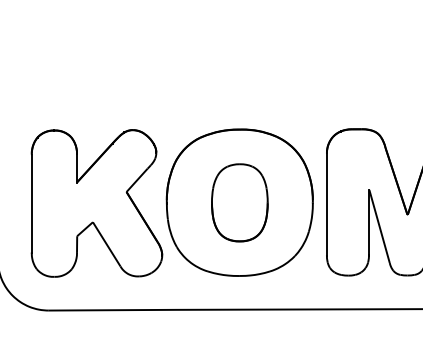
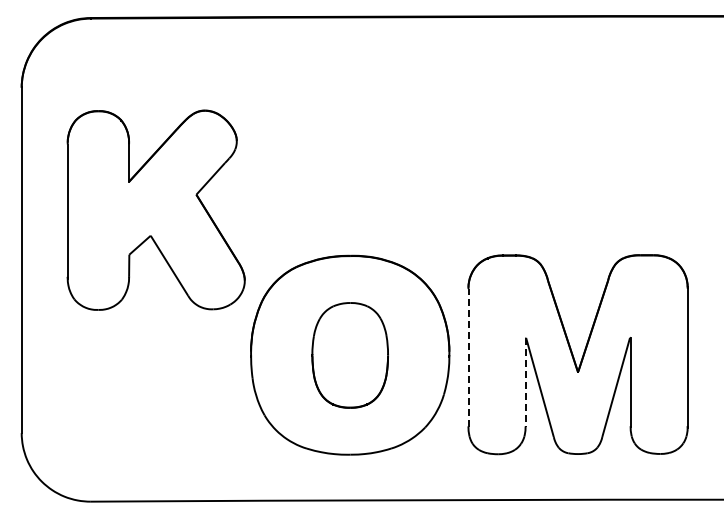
part: (96, 202) -> (155, 209), moved
line: (326, 204) -> (468, 357), solid -> dashed
line: (368, 222) -> (525, 382), solid -> dashed

